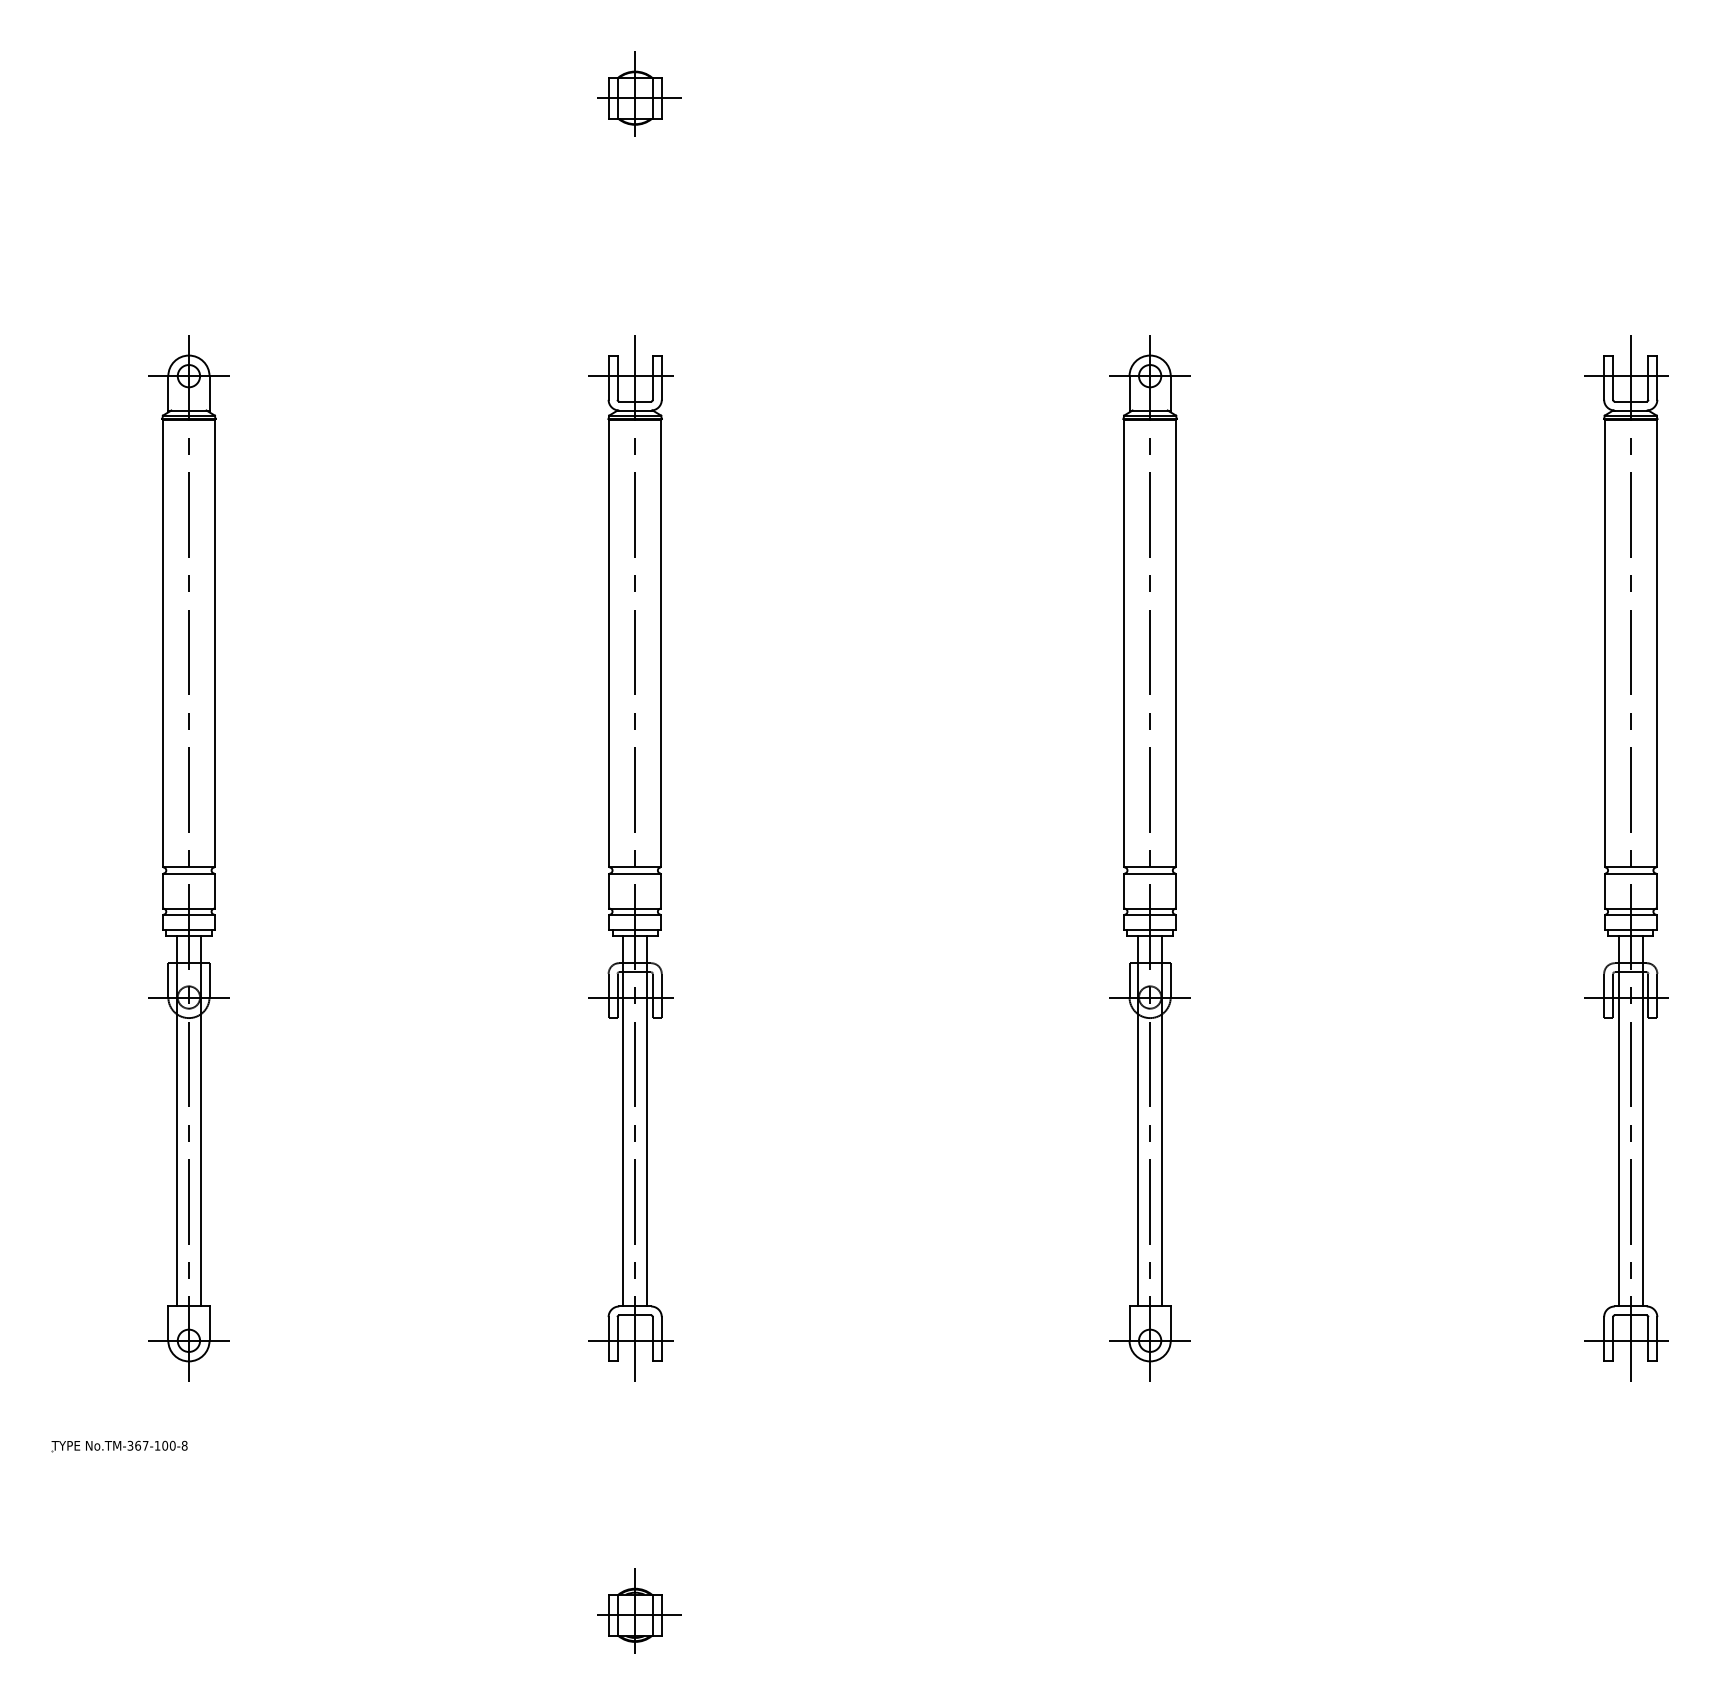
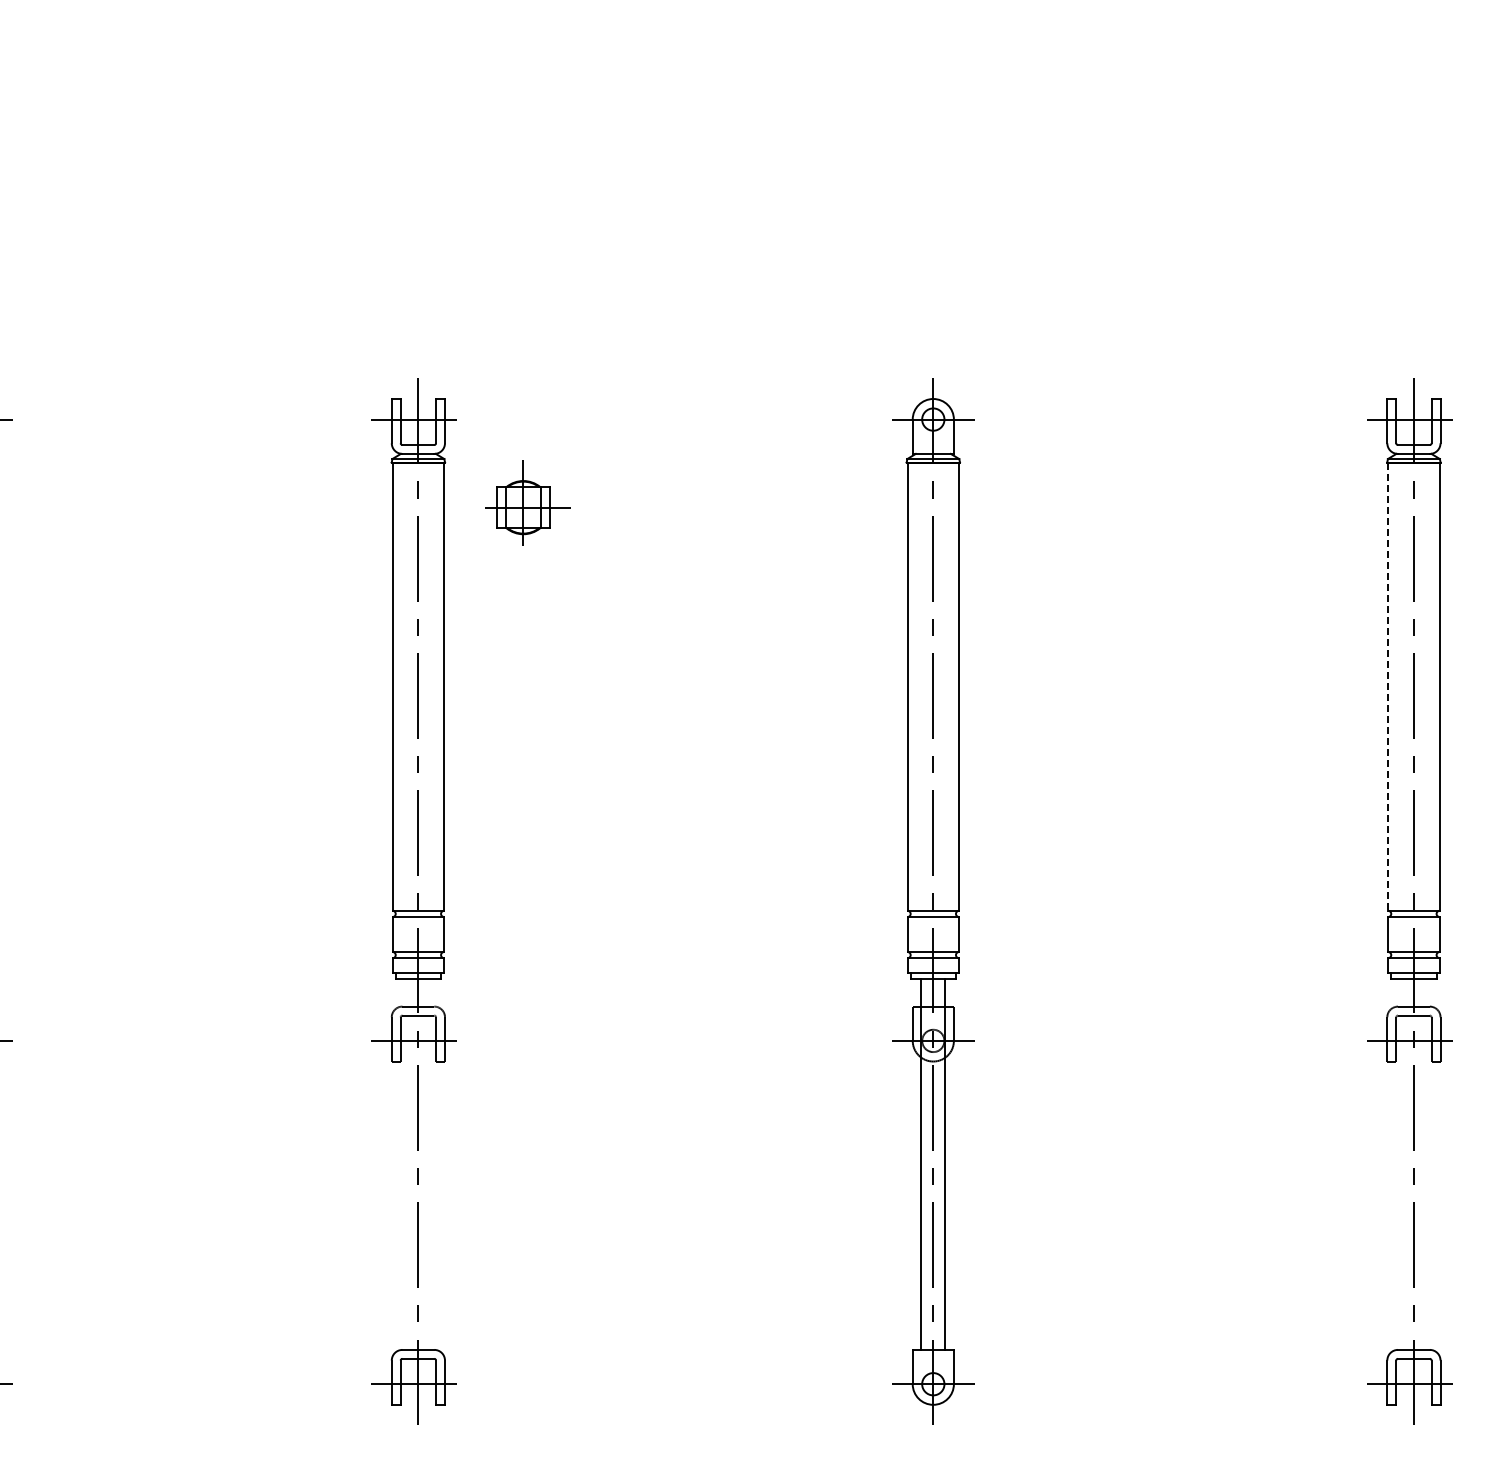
part: (639, 93) -> (527, 502), moved
line: (1605, 643) -> (1388, 686), solid -> dashed
line: (623, 1120) -> (406, 1163), removed
line: (647, 1120) -> (430, 1163), removed
line: (1618, 1120) -> (1401, 1163), removed
line: (1642, 1120) -> (1425, 1163), removed

